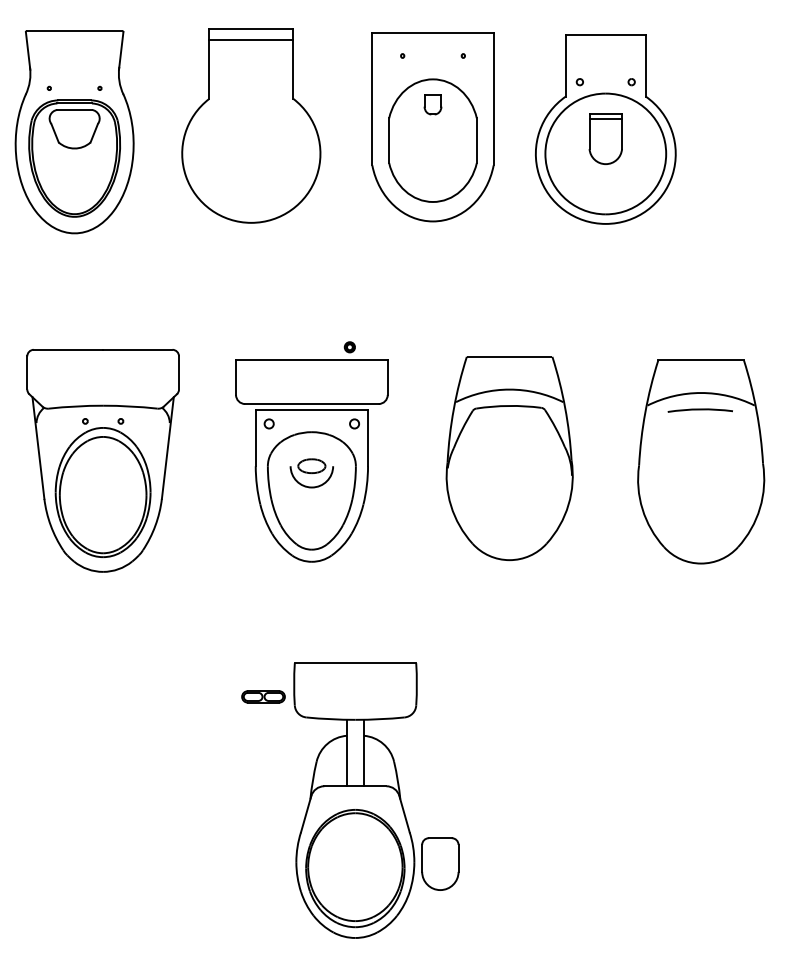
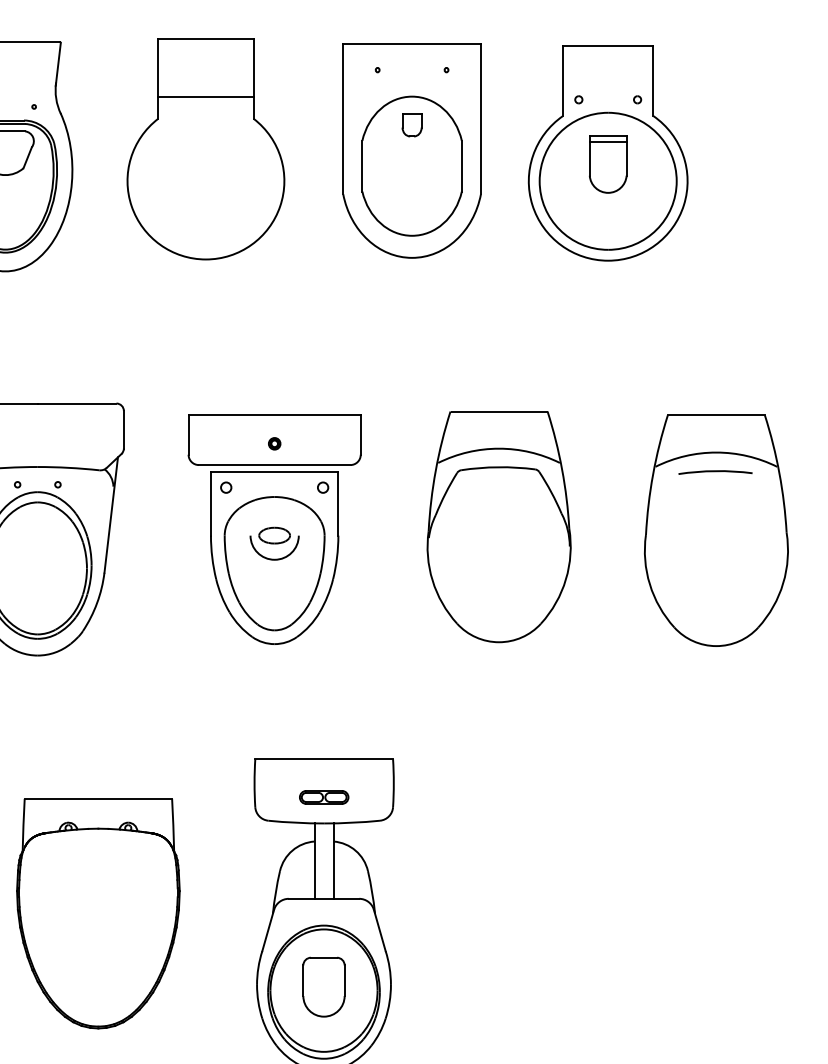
line: (251, 39) -> (206, 96), moved
part: (349, 347) -> (274, 444), moved
part: (263, 696) -> (324, 796), moved
part: (156, 799) -> (98, 913), added
part: (440, 863) -> (324, 986), moved

